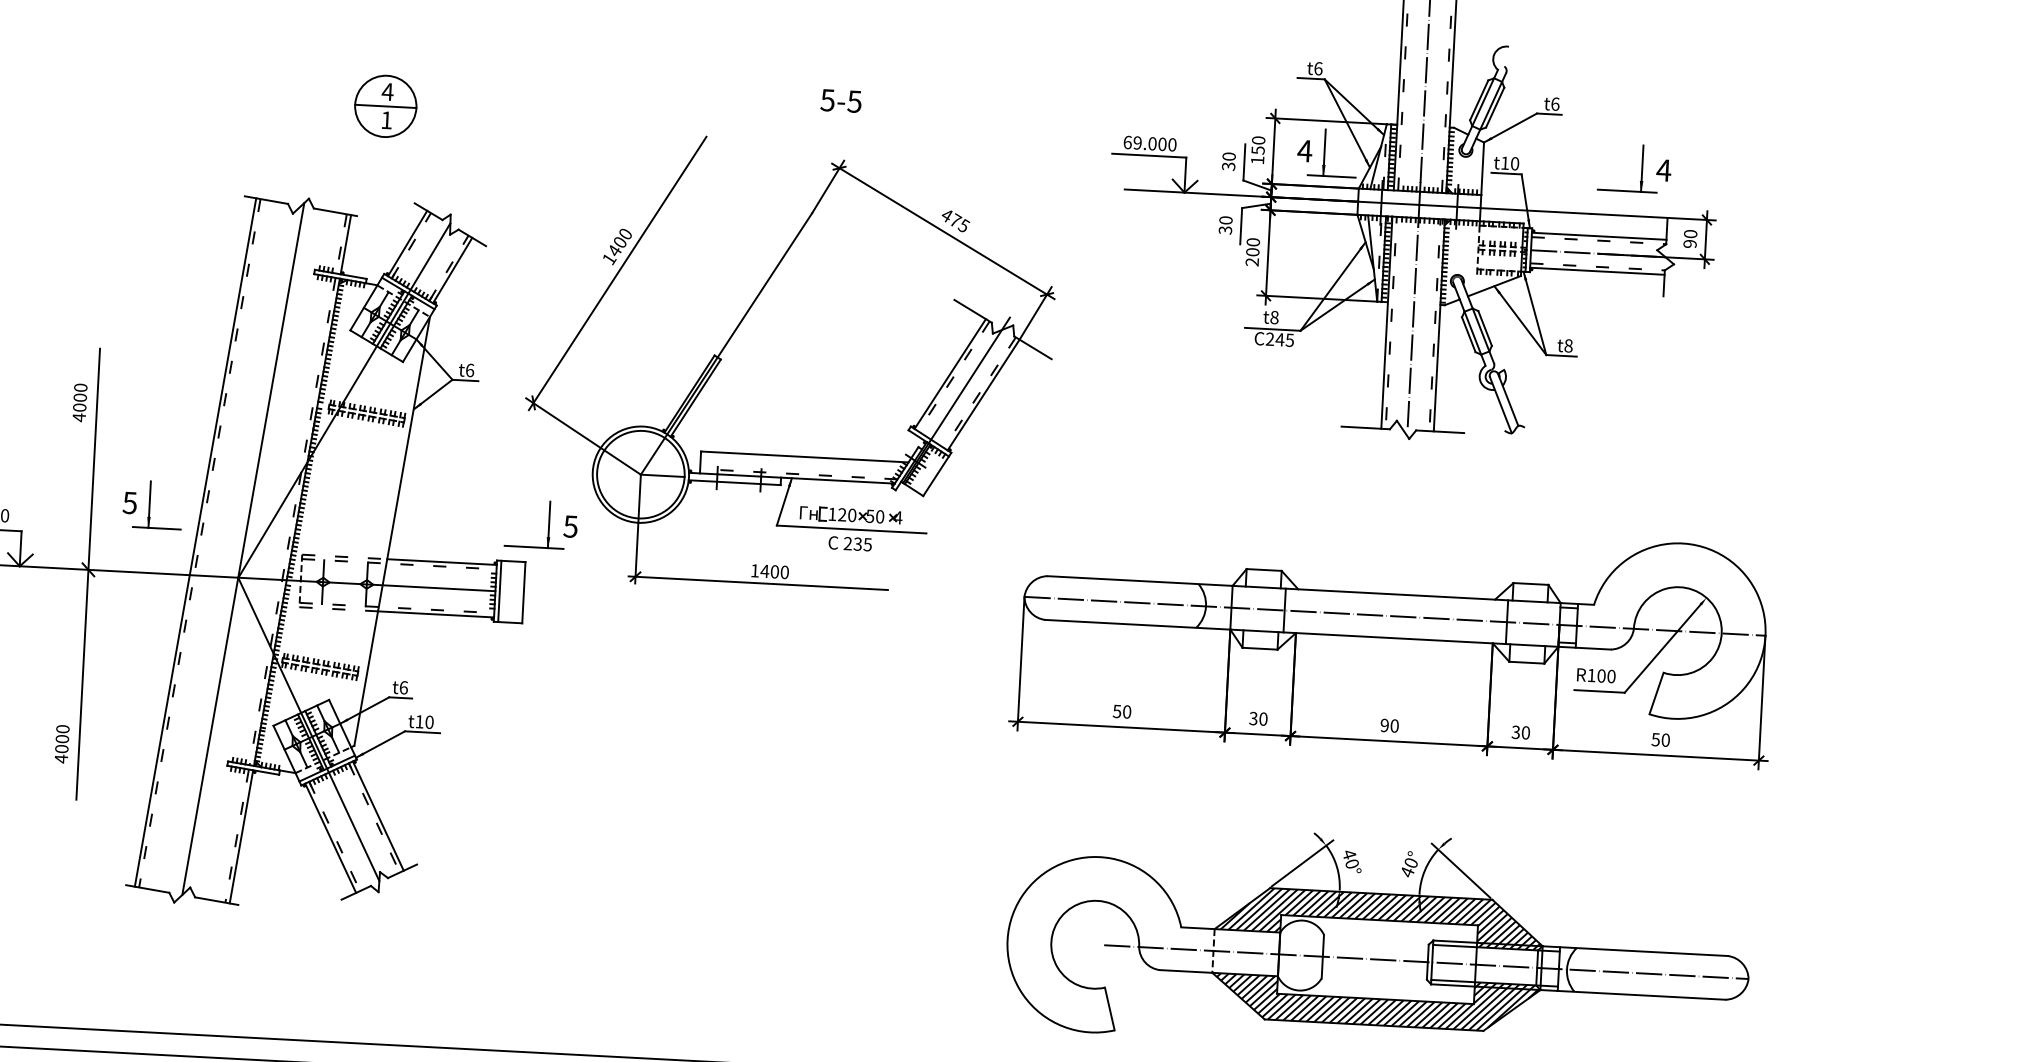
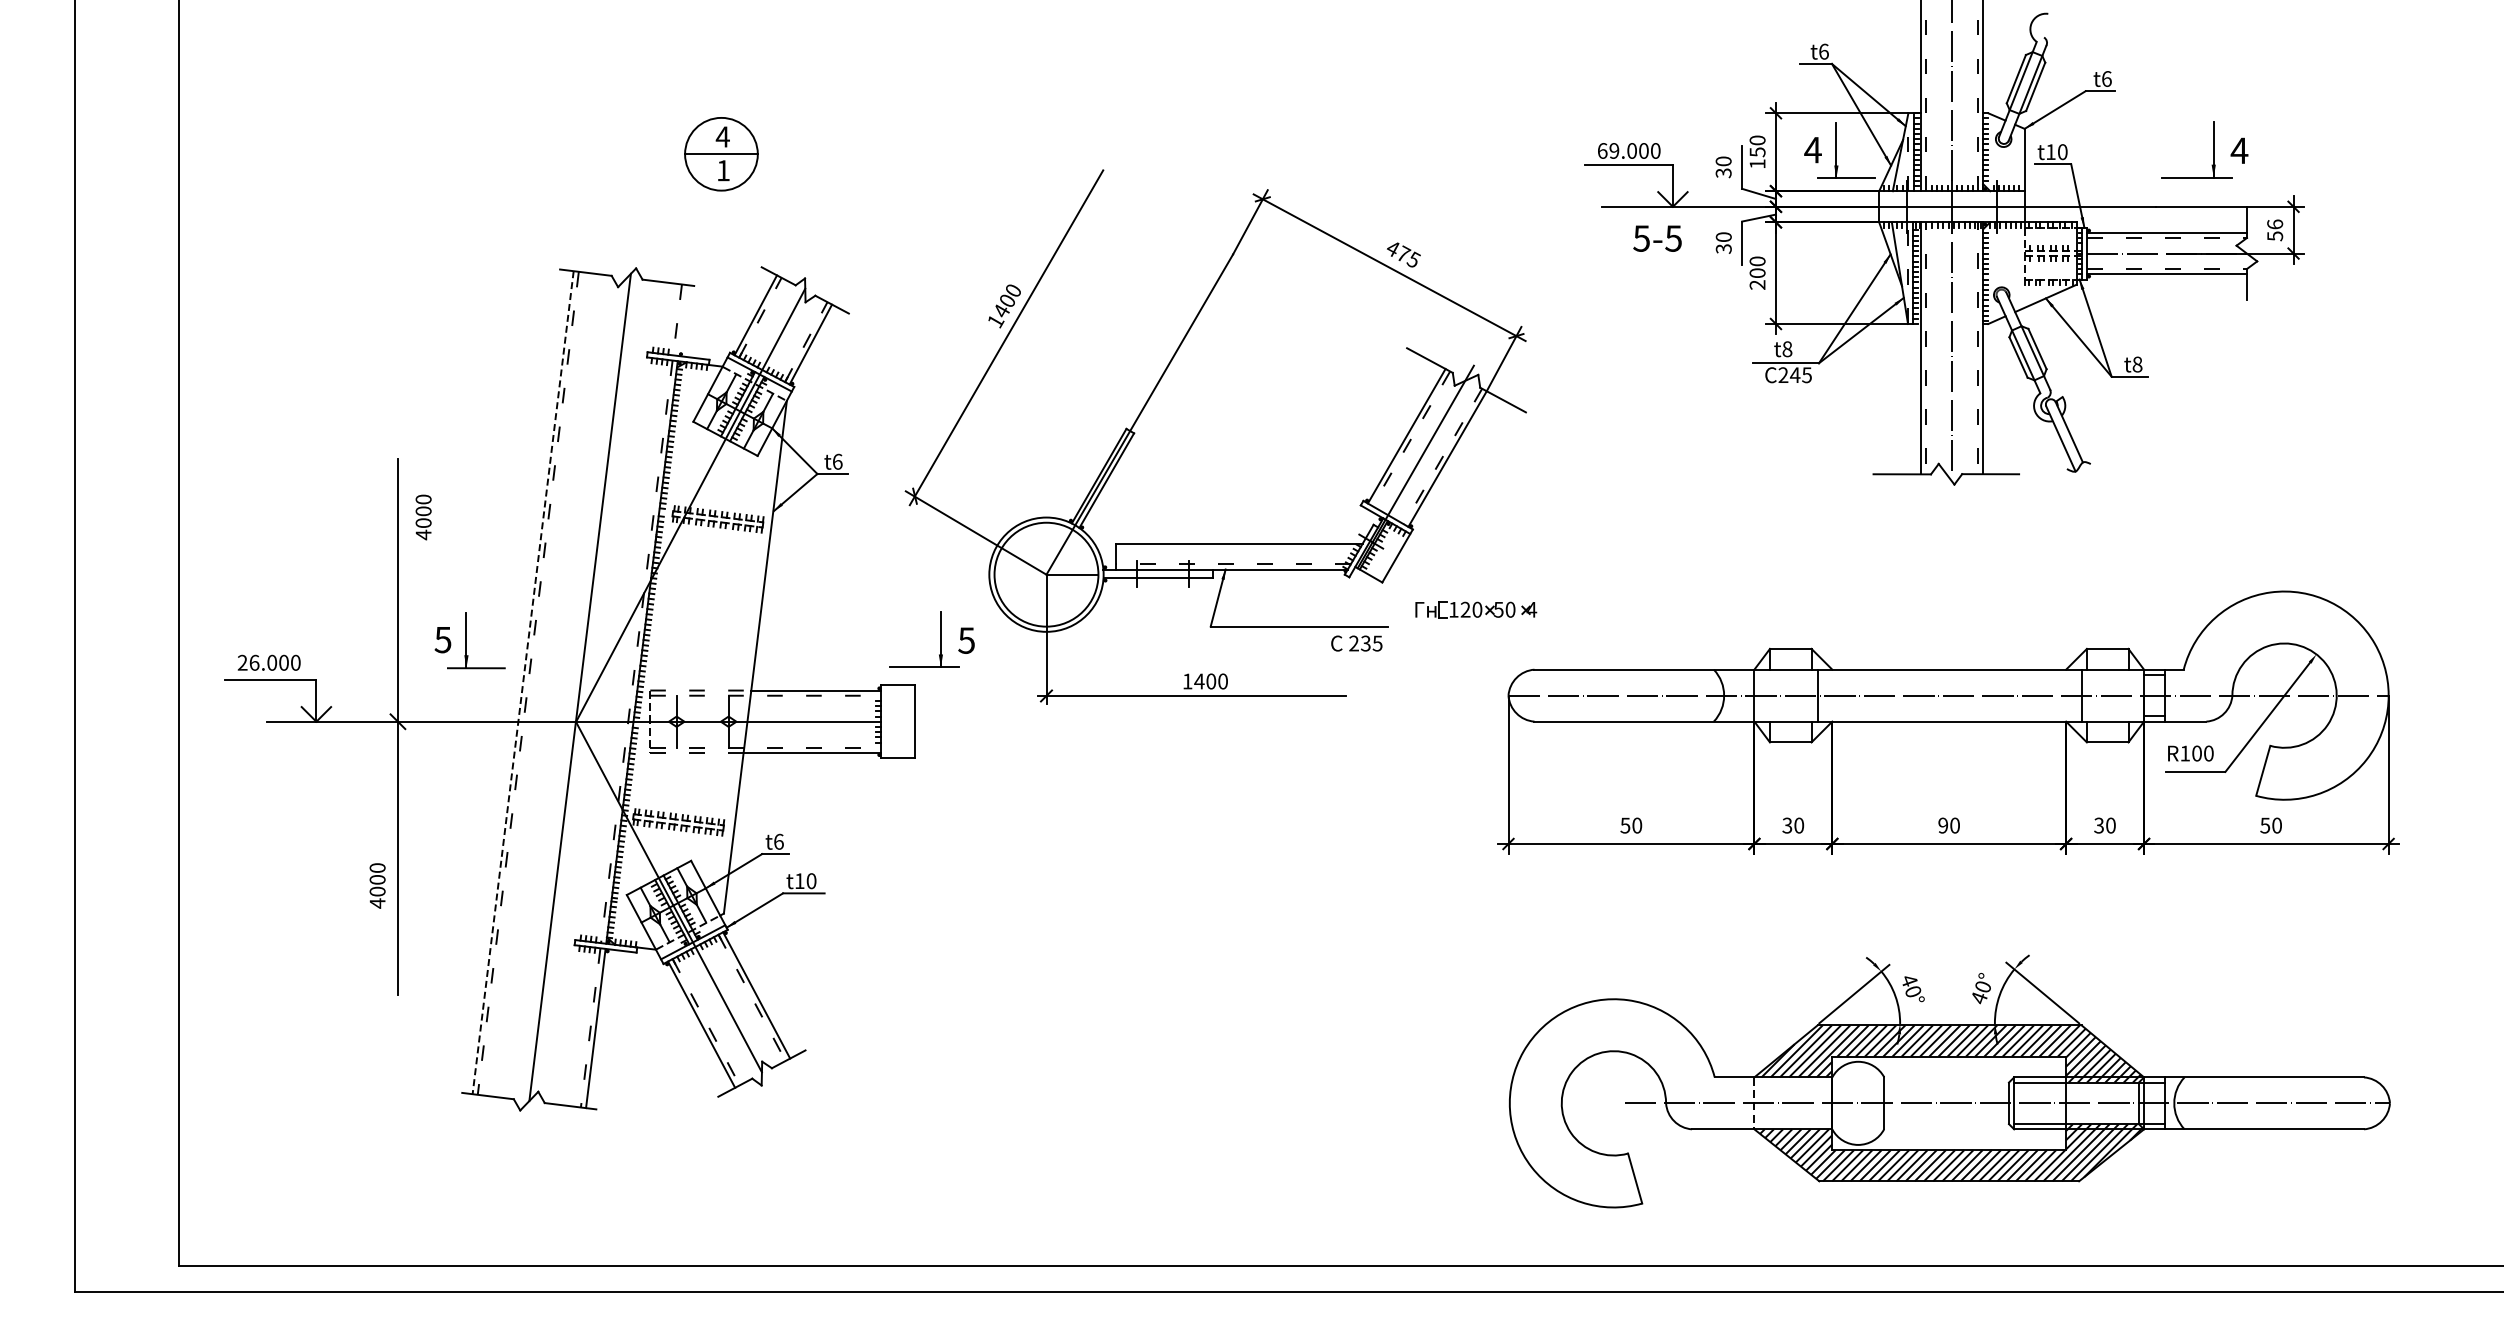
text: (841, 100) -> (1657, 238), moved
text: (1690, 239) -> (2275, 230), 90 -> 56
line: (345, 244) -> (682, 320), removed
text: (79, 402) -> (423, 517), moved
part: (851, 515) -> (1476, 609), moved
line: (195, 542) -> (523, 682), solid -> dashed
text: (849, 543) -> (1356, 643), moved
line: (499, 591) -> (886, 721), removed
text: (62, 743) -> (377, 885), moved

